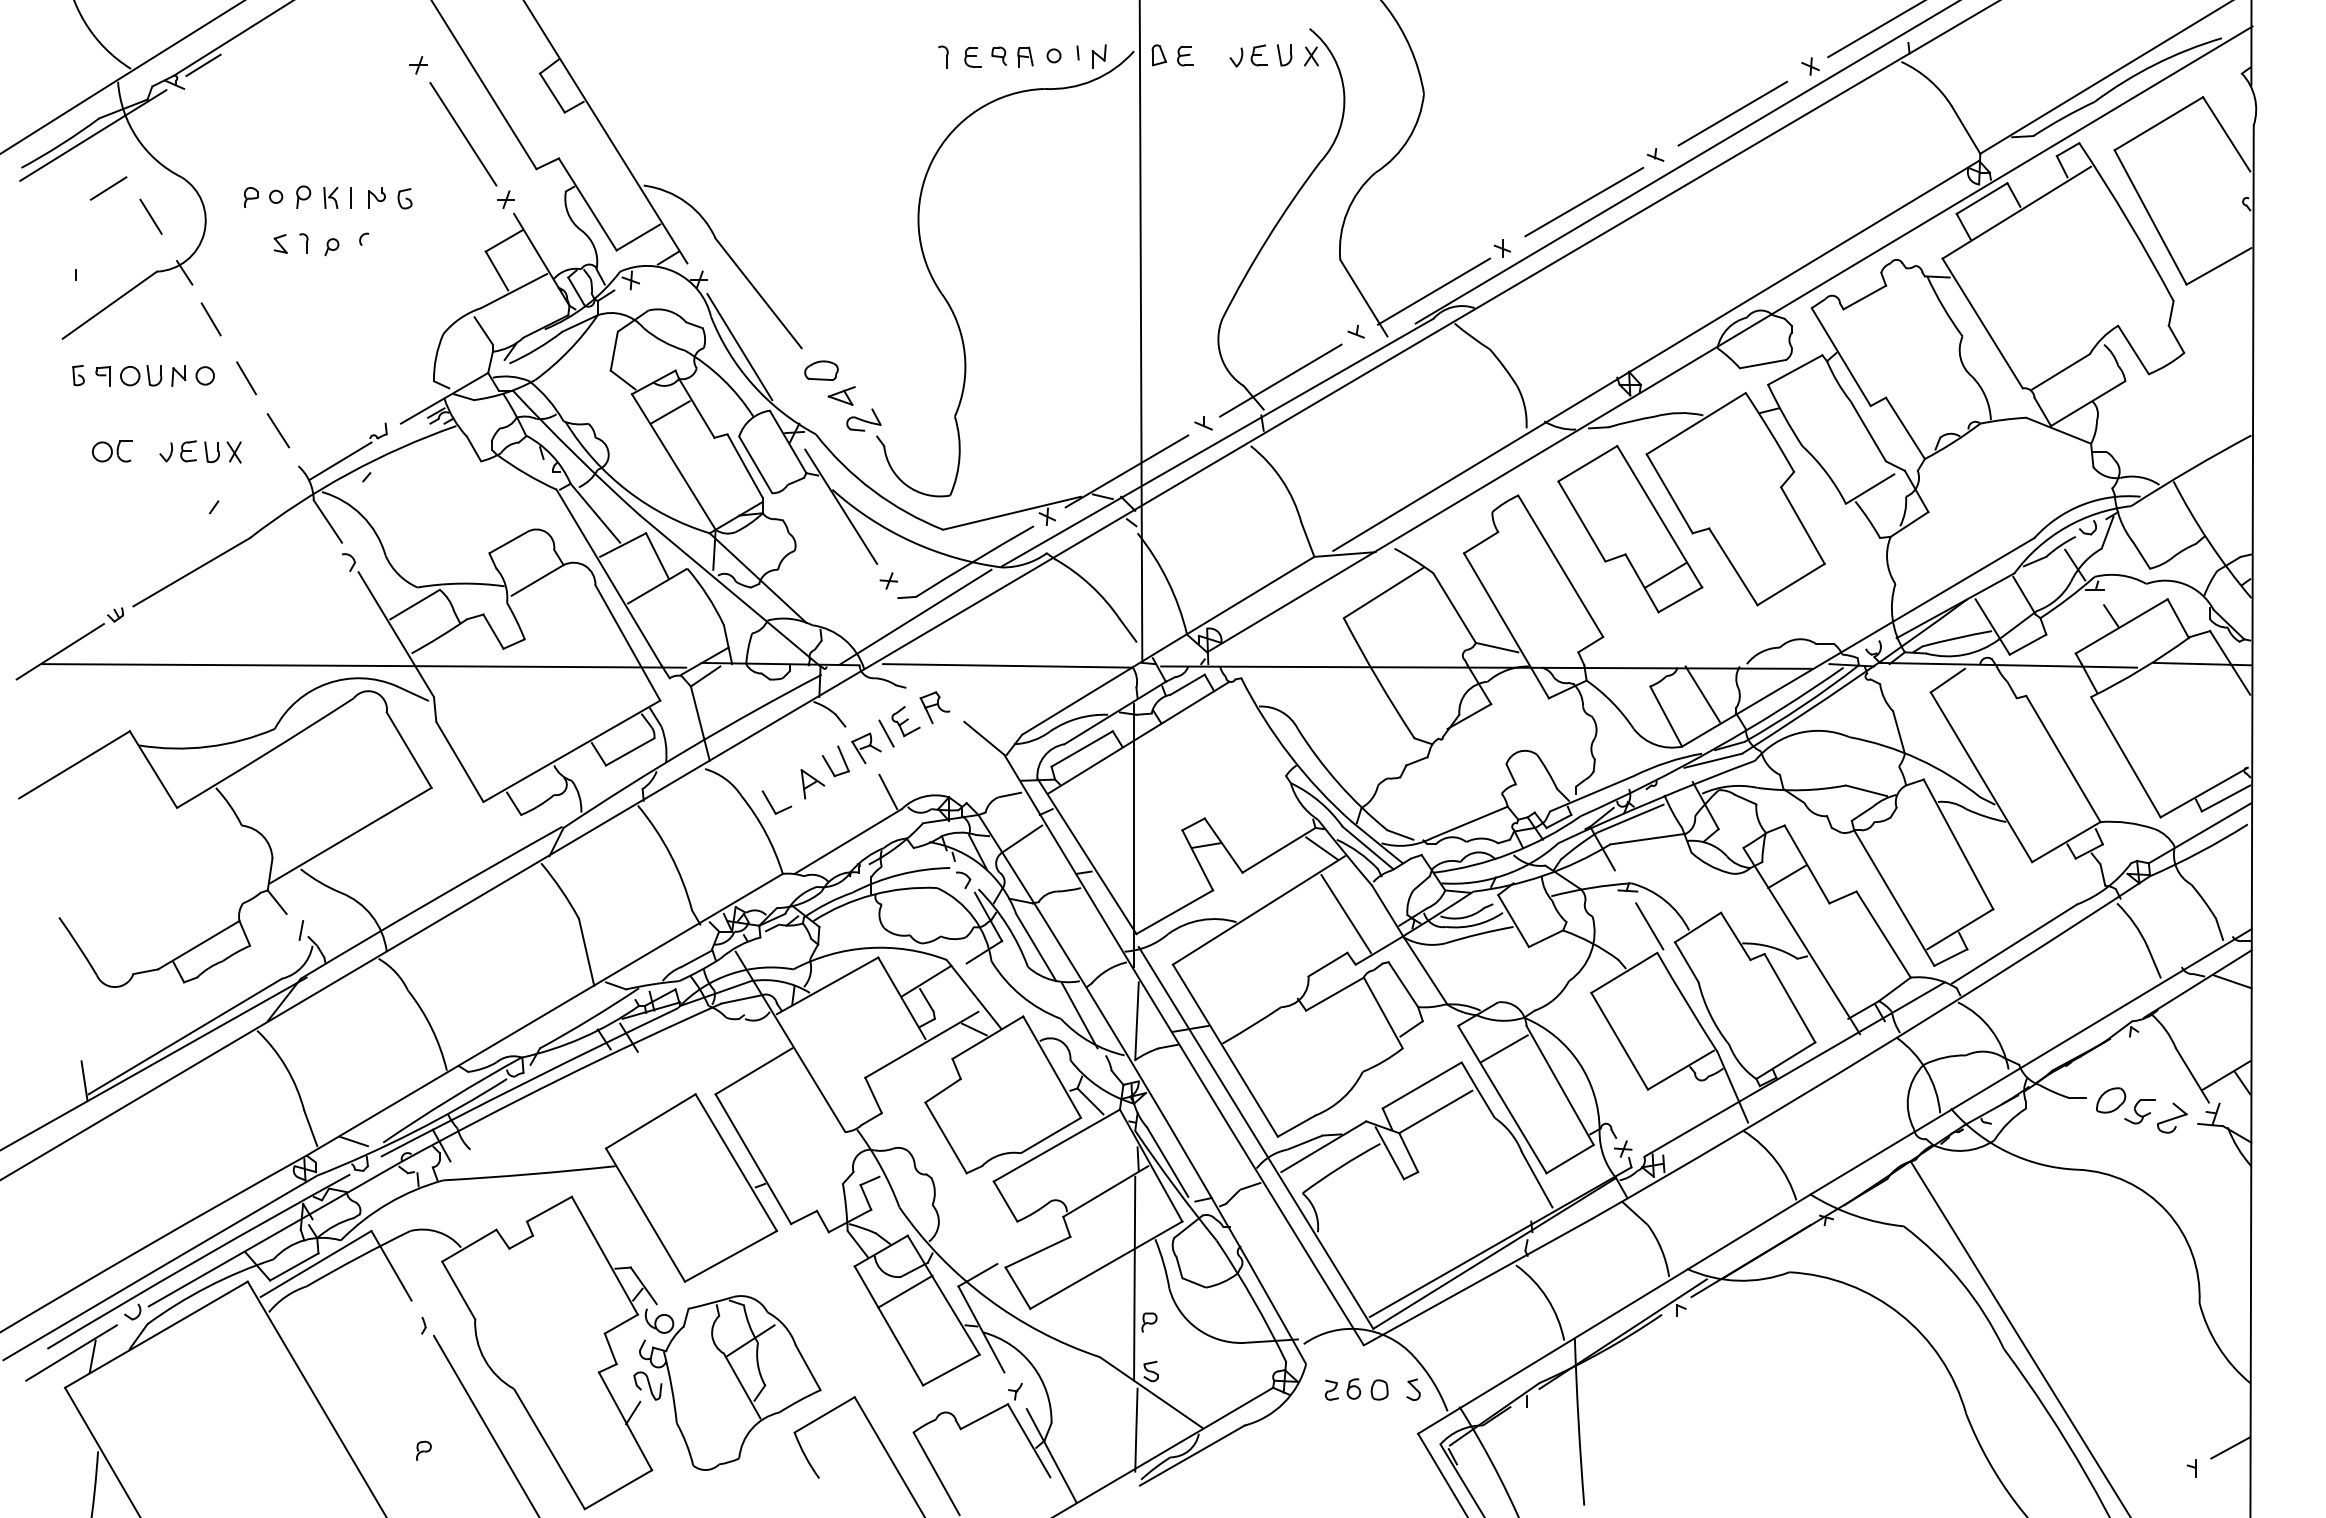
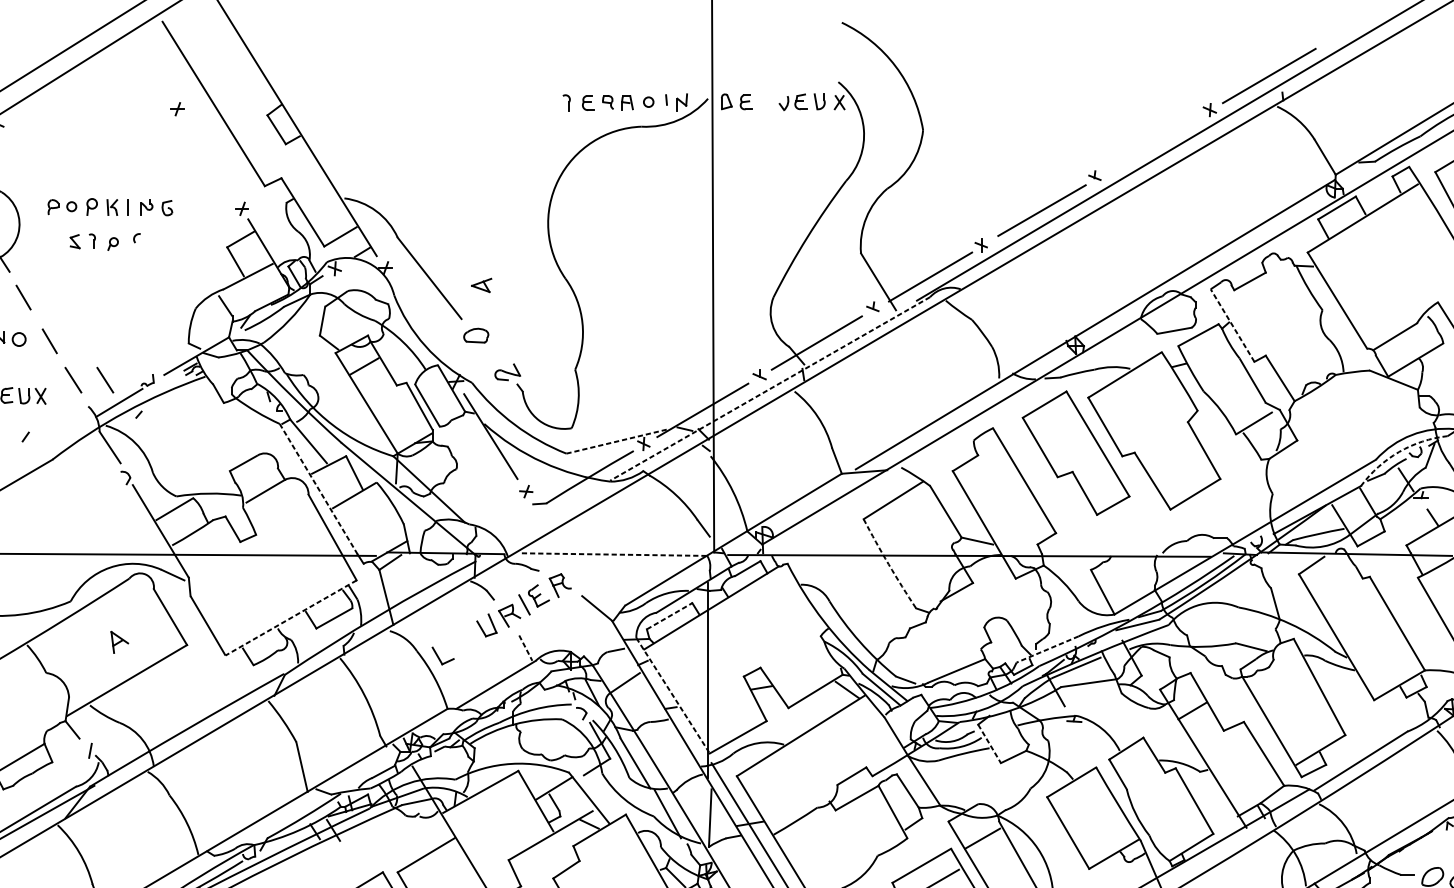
line: (203, 64) -> (17, 108), removed
line: (1732, 113) -> (1151, 144), removed
line: (463, 134) -> (210, 160), removed
line: (739, 347) -> (415, 318), removed
line: (1840, 356) -> (1232, 325), solid -> dashed
part: (841, 395) -> (481, 285), moved
line: (321, 430) -> (105, 380), added
line: (1217, 442) -> (769, 388), solid -> dashed
line: (1012, 513) -> (617, 441), solid -> dashed
arc: (2065, 527) -> (1398, 451), solid -> dashed
line: (1665, 574) -> (1102, 486), removed
line: (609, 577) -> (319, 489), solid -> dashed
line: (915, 616) -> (545, 517), removed
line: (1007, 665) -> (614, 554), solid -> dashed
arc: (1377, 679) -> (888, 564), solid -> dashed
line: (1702, 693) -> (1129, 575), removed
line: (1082, 748) -> (669, 615), solid -> dashed
line: (571, 751) -> (290, 618), solid -> dashed
part: (812, 784) -> (119, 642), moved
line: (888, 792) -> (525, 648), solid -> dashed
line: (1591, 793) -> (1047, 649), solid -> dashed
line: (1087, 856) -> (673, 695), solid -> dashed
line: (1345, 913) -> (864, 738), removed
line: (1513, 921) -> (989, 744), solid -> dashed
line: (1649, 926) -> (1090, 747), removed

